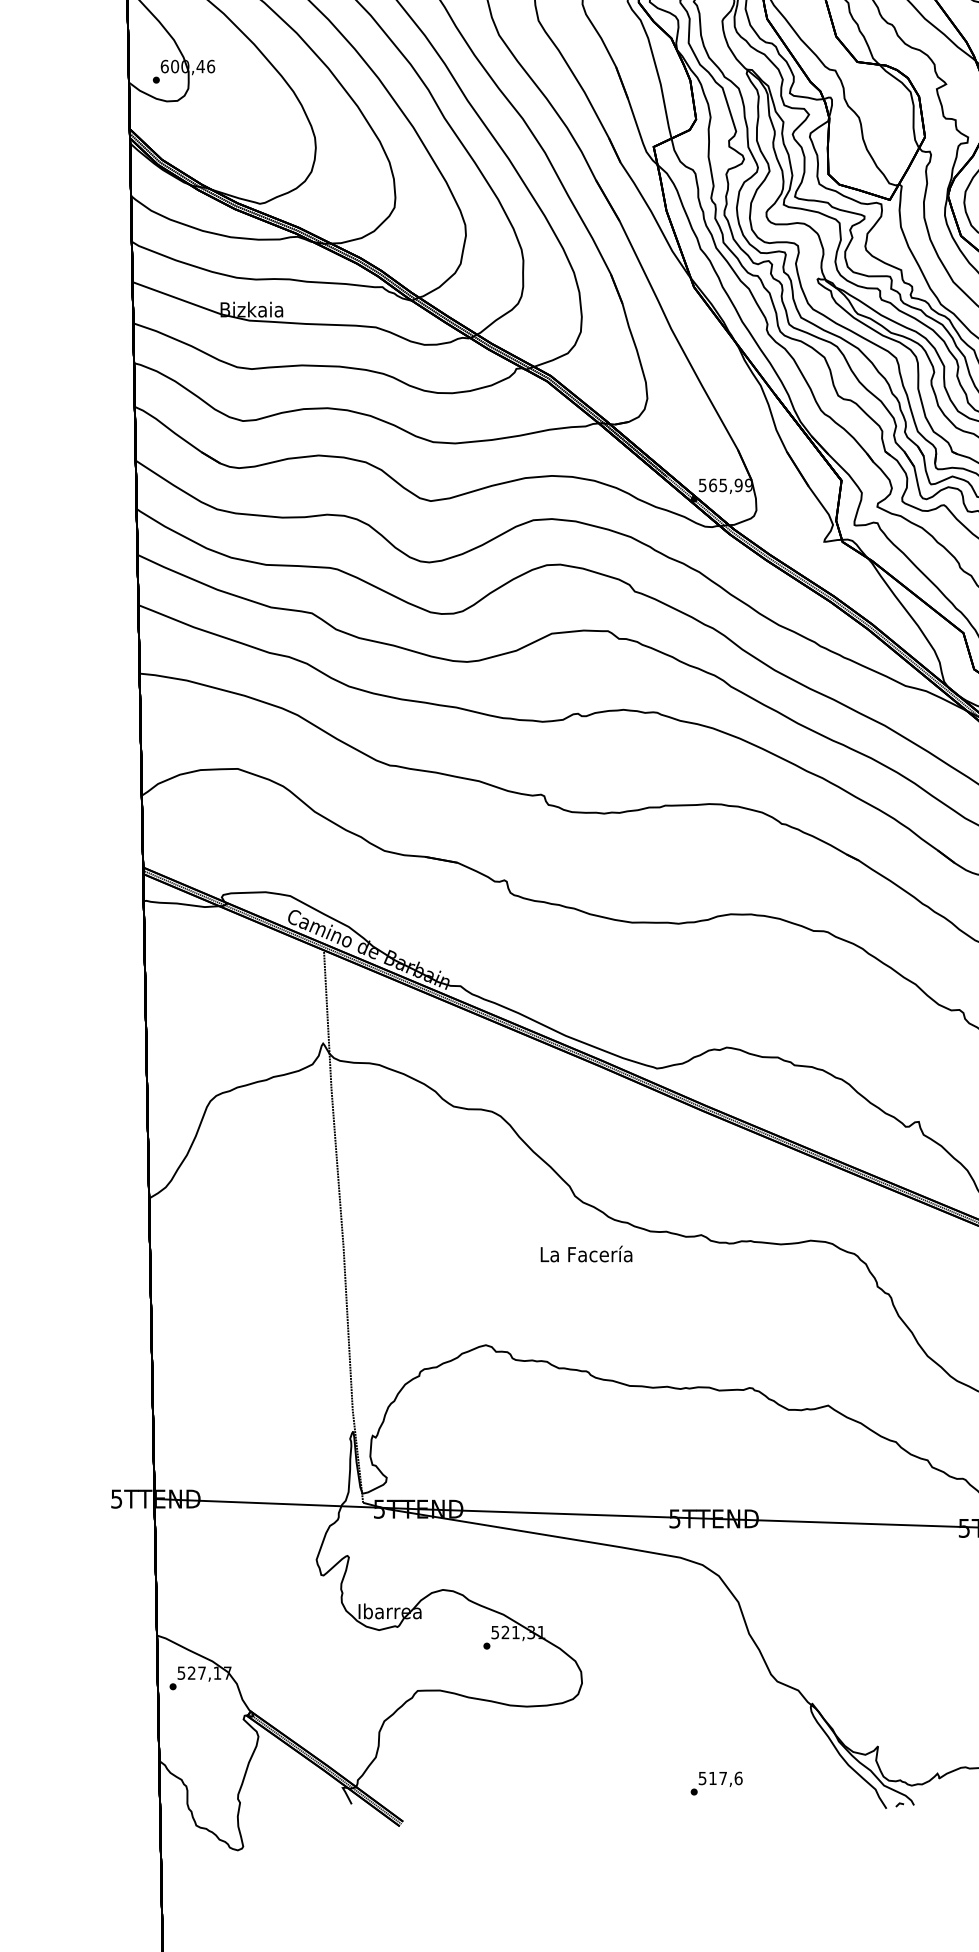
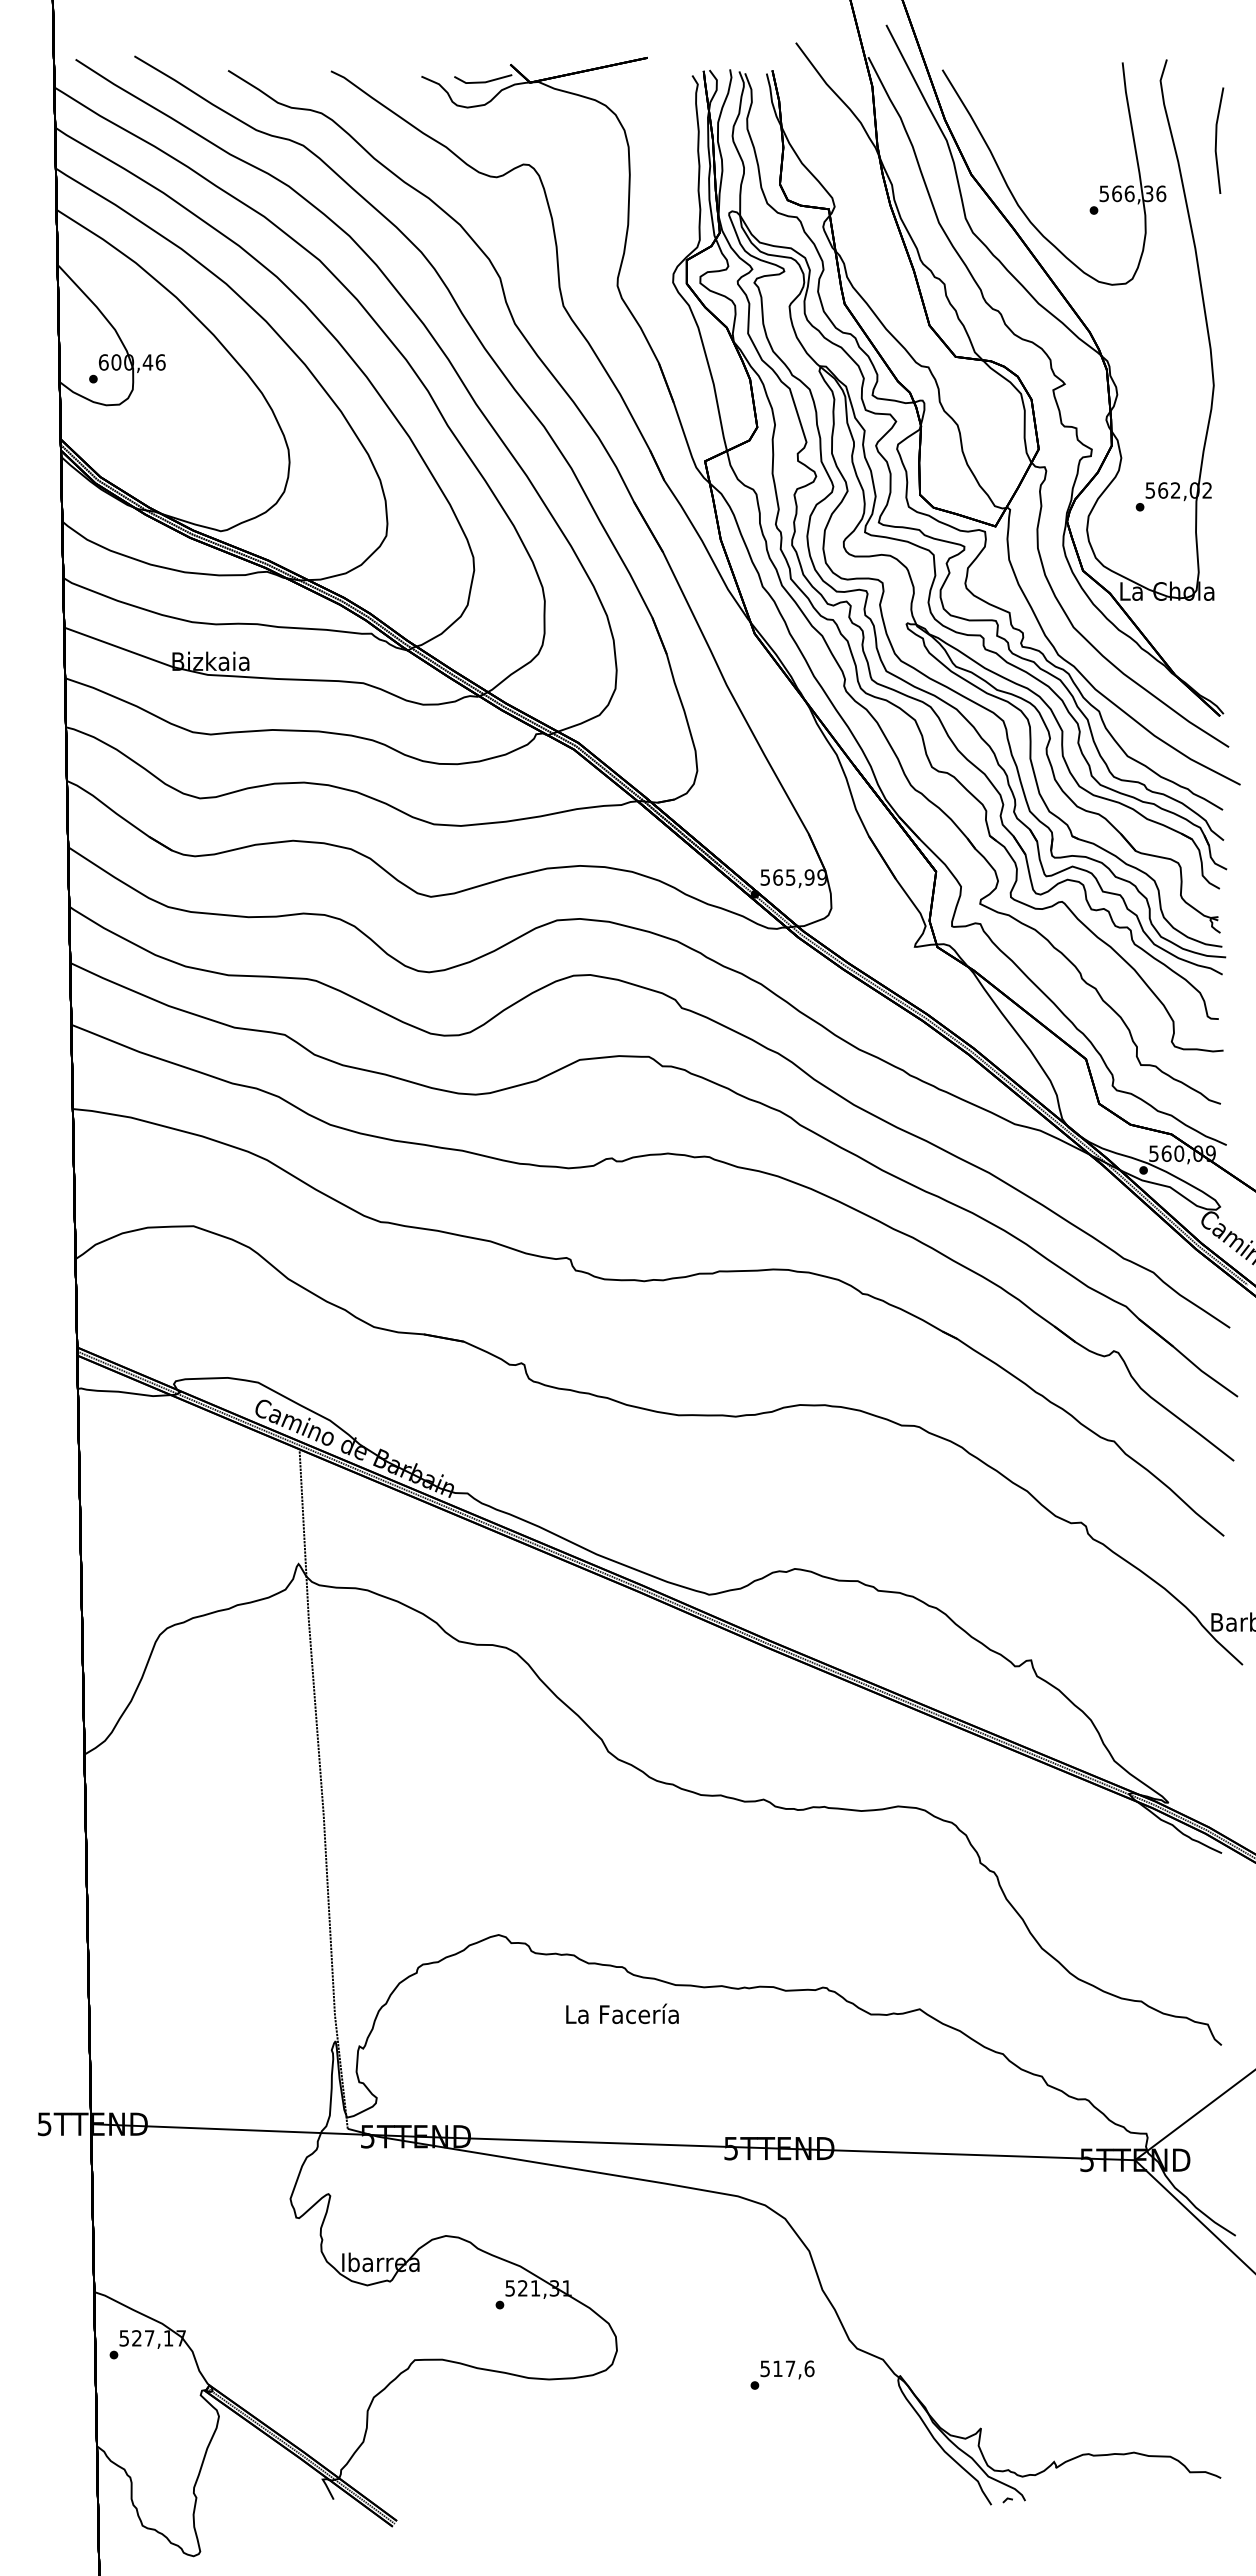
text: (586, 1253) -> (622, 2013), moved
text: (716, 1783) -> (782, 2374), moved

